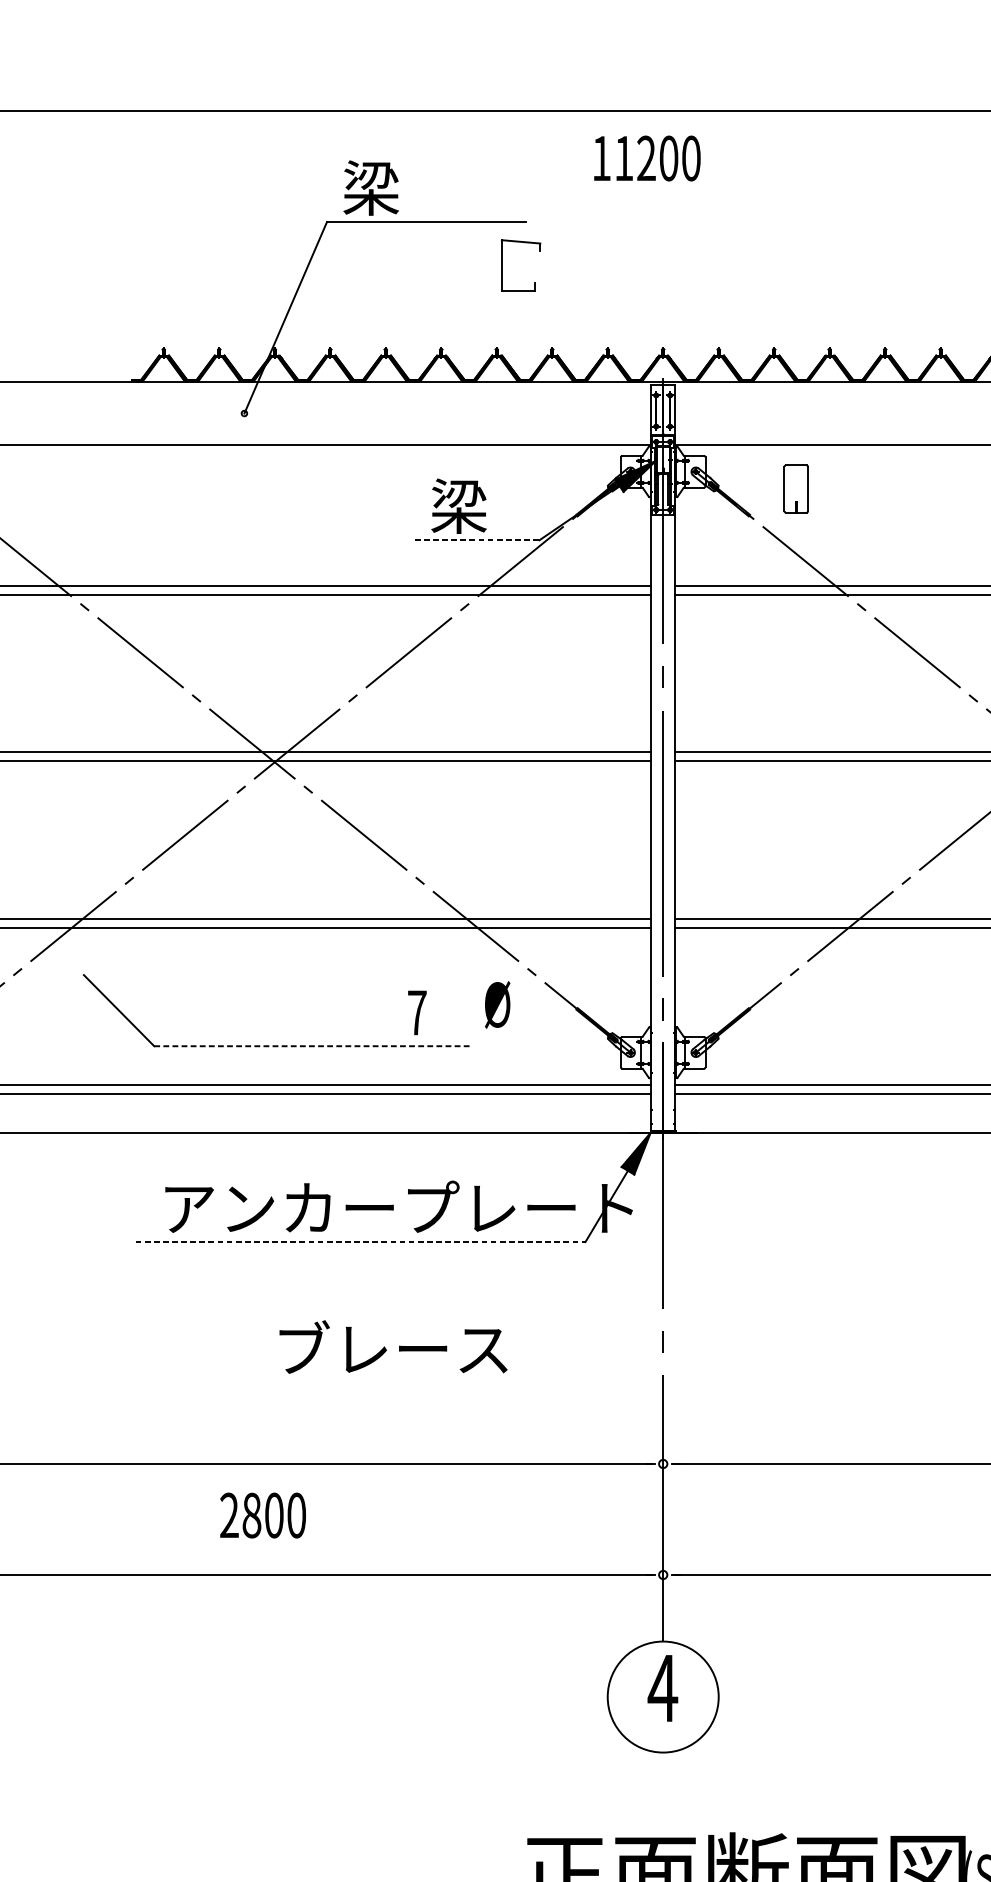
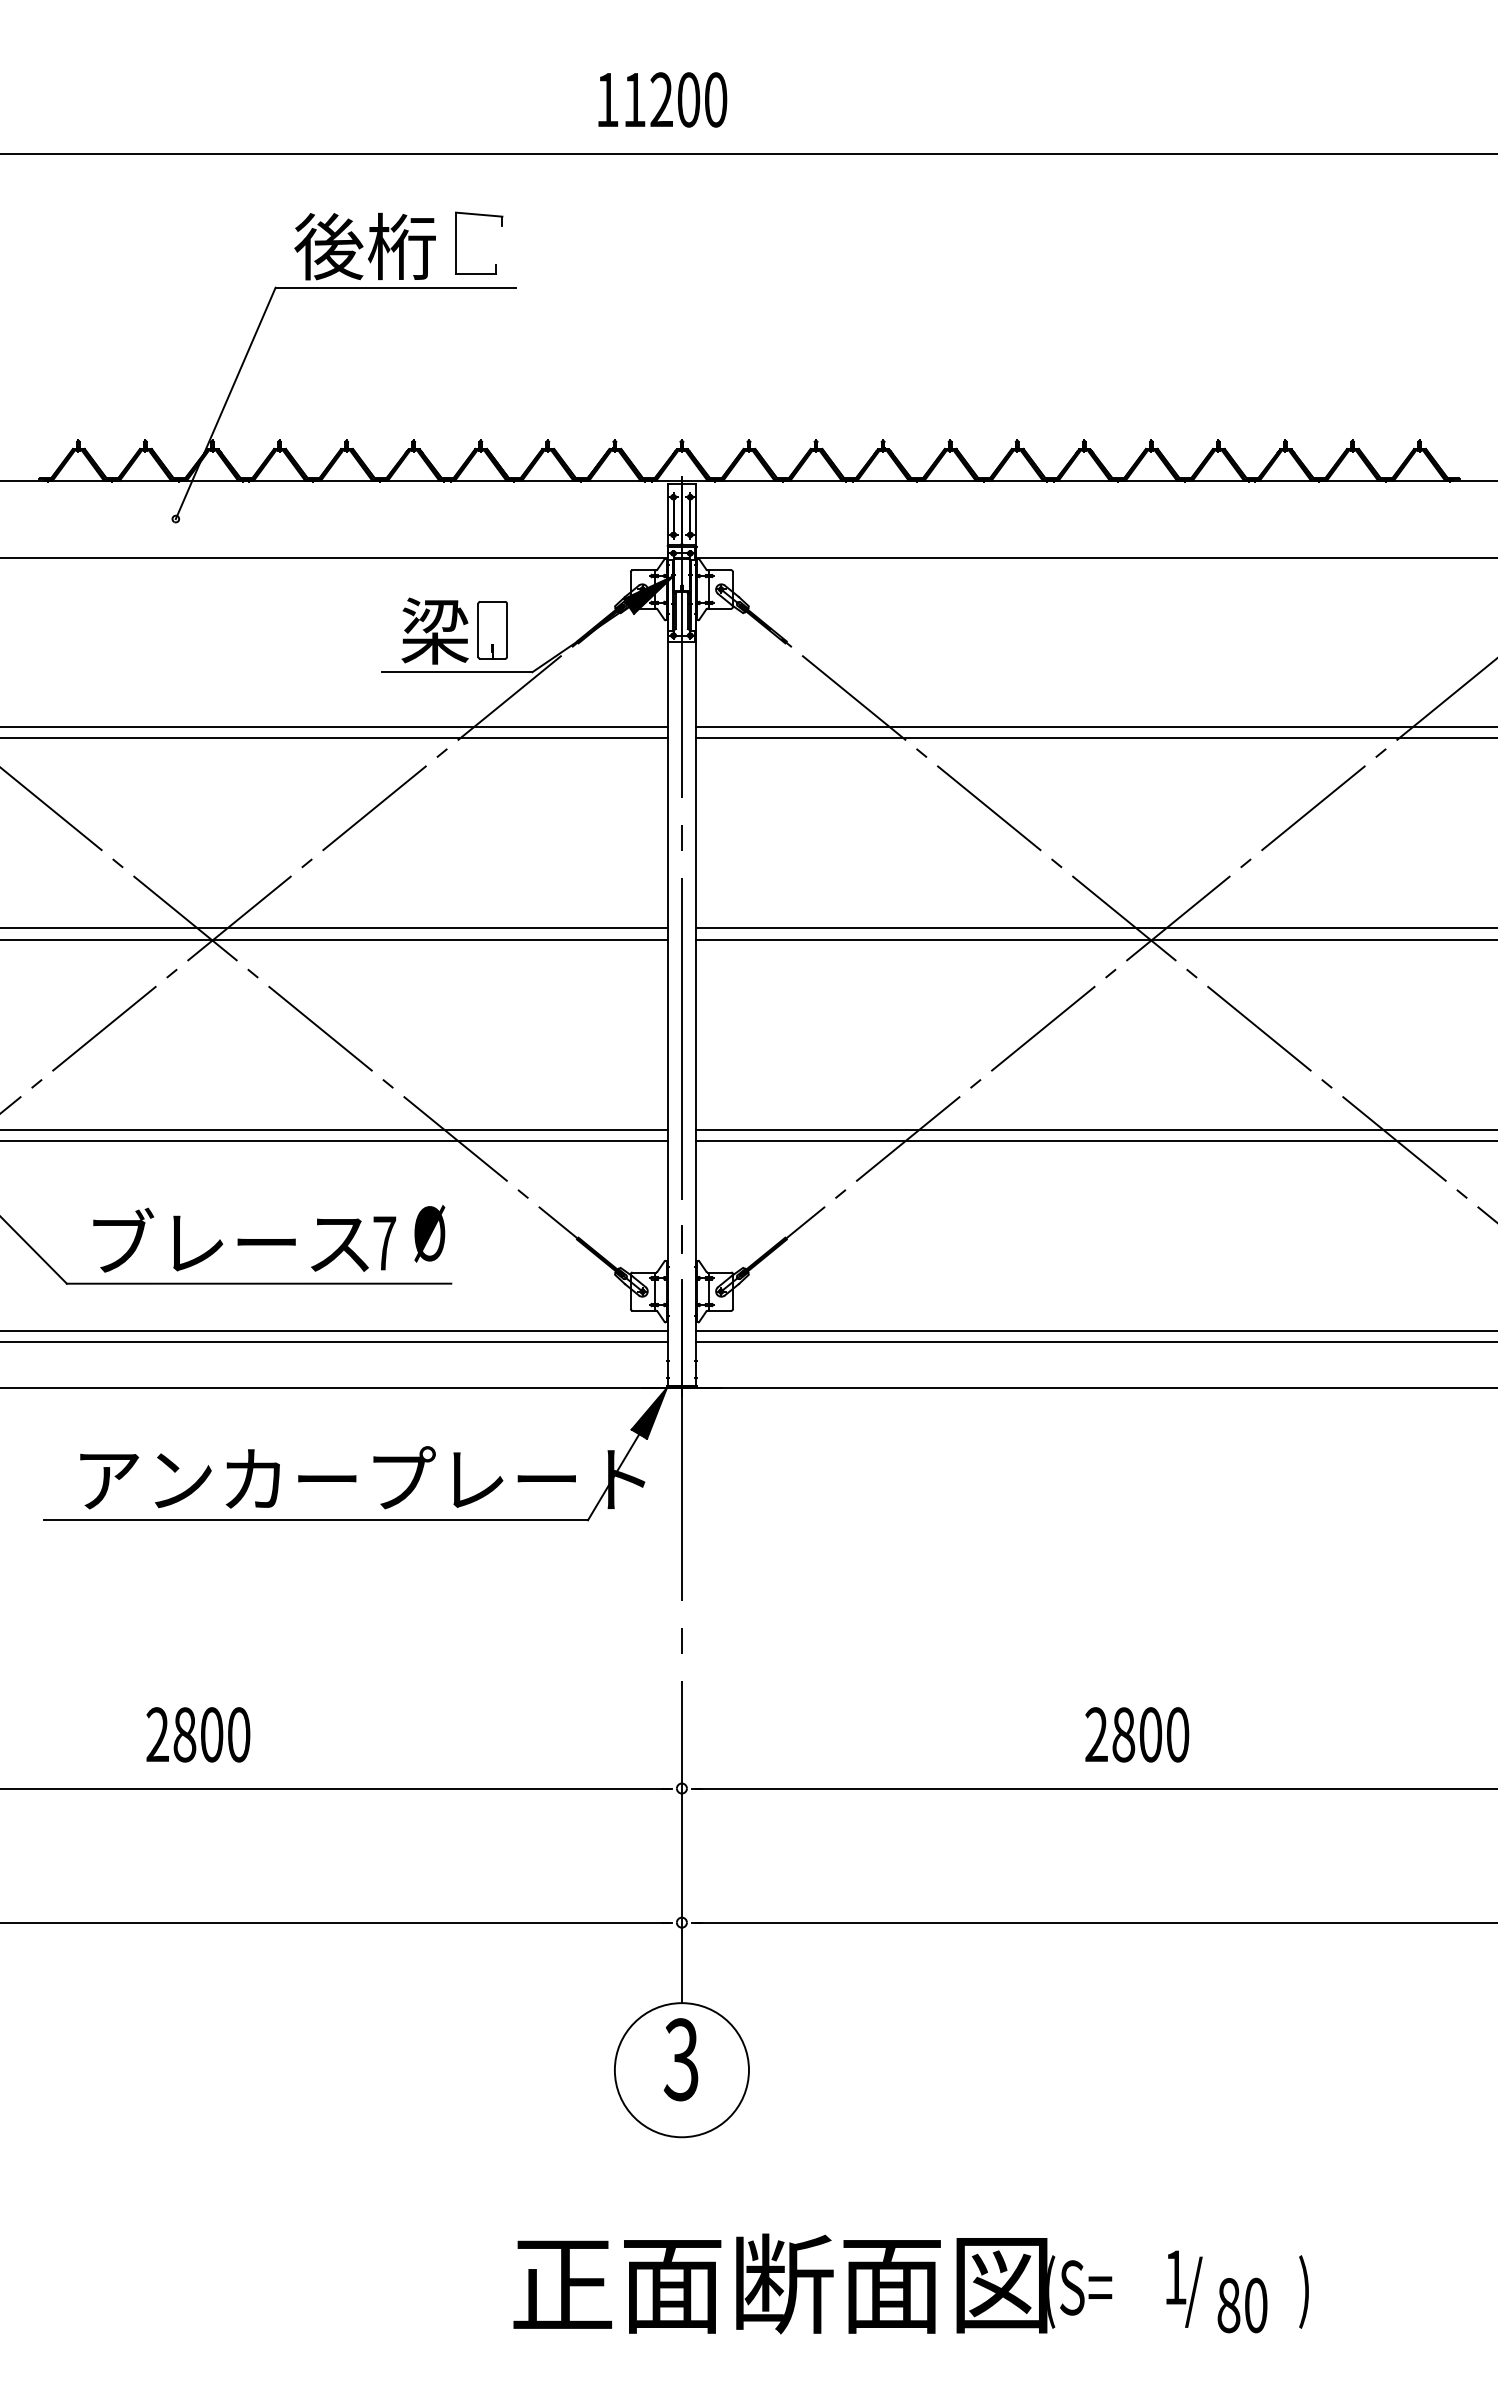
text: (647, 158) -> (662, 99), moved
text: (400, 187) -> (364, 246), 梁 -> 後桁
part: (502, 264) -> (456, 242), moved
part: (796, 489) -> (492, 630), moved
line: (477, 540) -> (457, 672), dashed -> solid
text: (497, 1004) -> (429, 1233), moved
line: (313, 1046) -> (259, 1283), dashed -> solid
line: (360, 1242) -> (316, 1520), dashed -> solid
text: (393, 1346) -> (230, 1239), moved
text: (263, 1515) -> (198, 1734), moved
text: (662, 1688) -> (681, 2059), 4 -> 3

